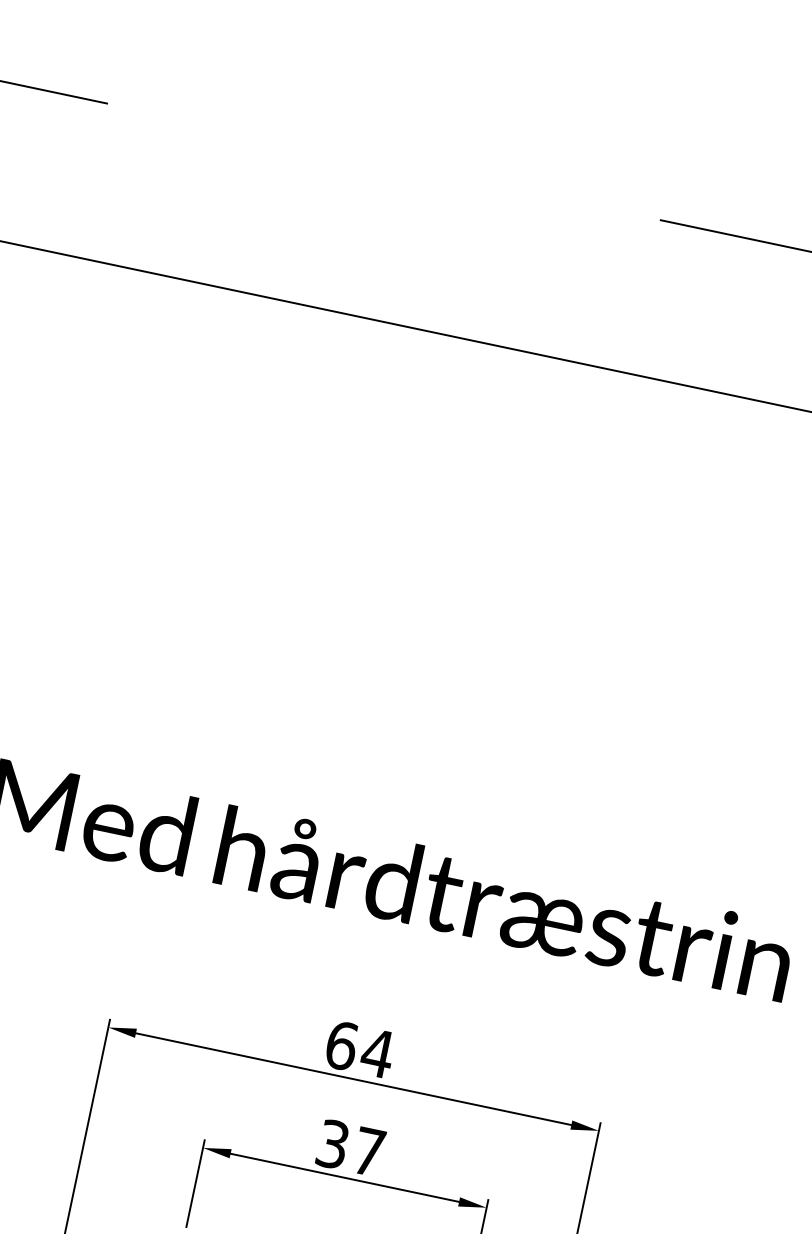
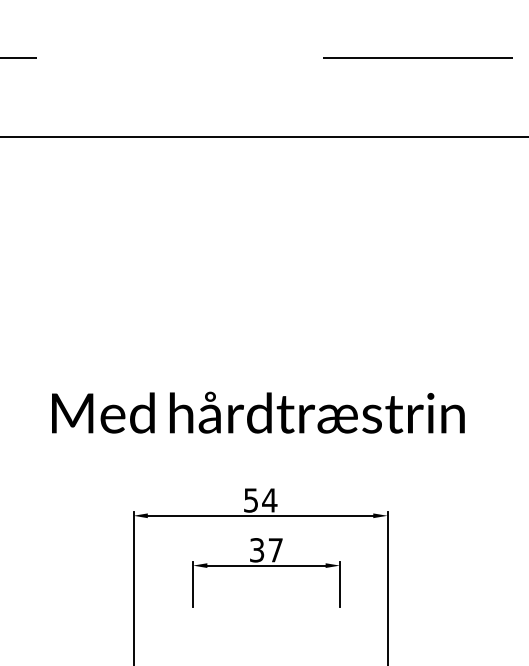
text: (342, 1045) -> (251, 500), 64 -> 54

